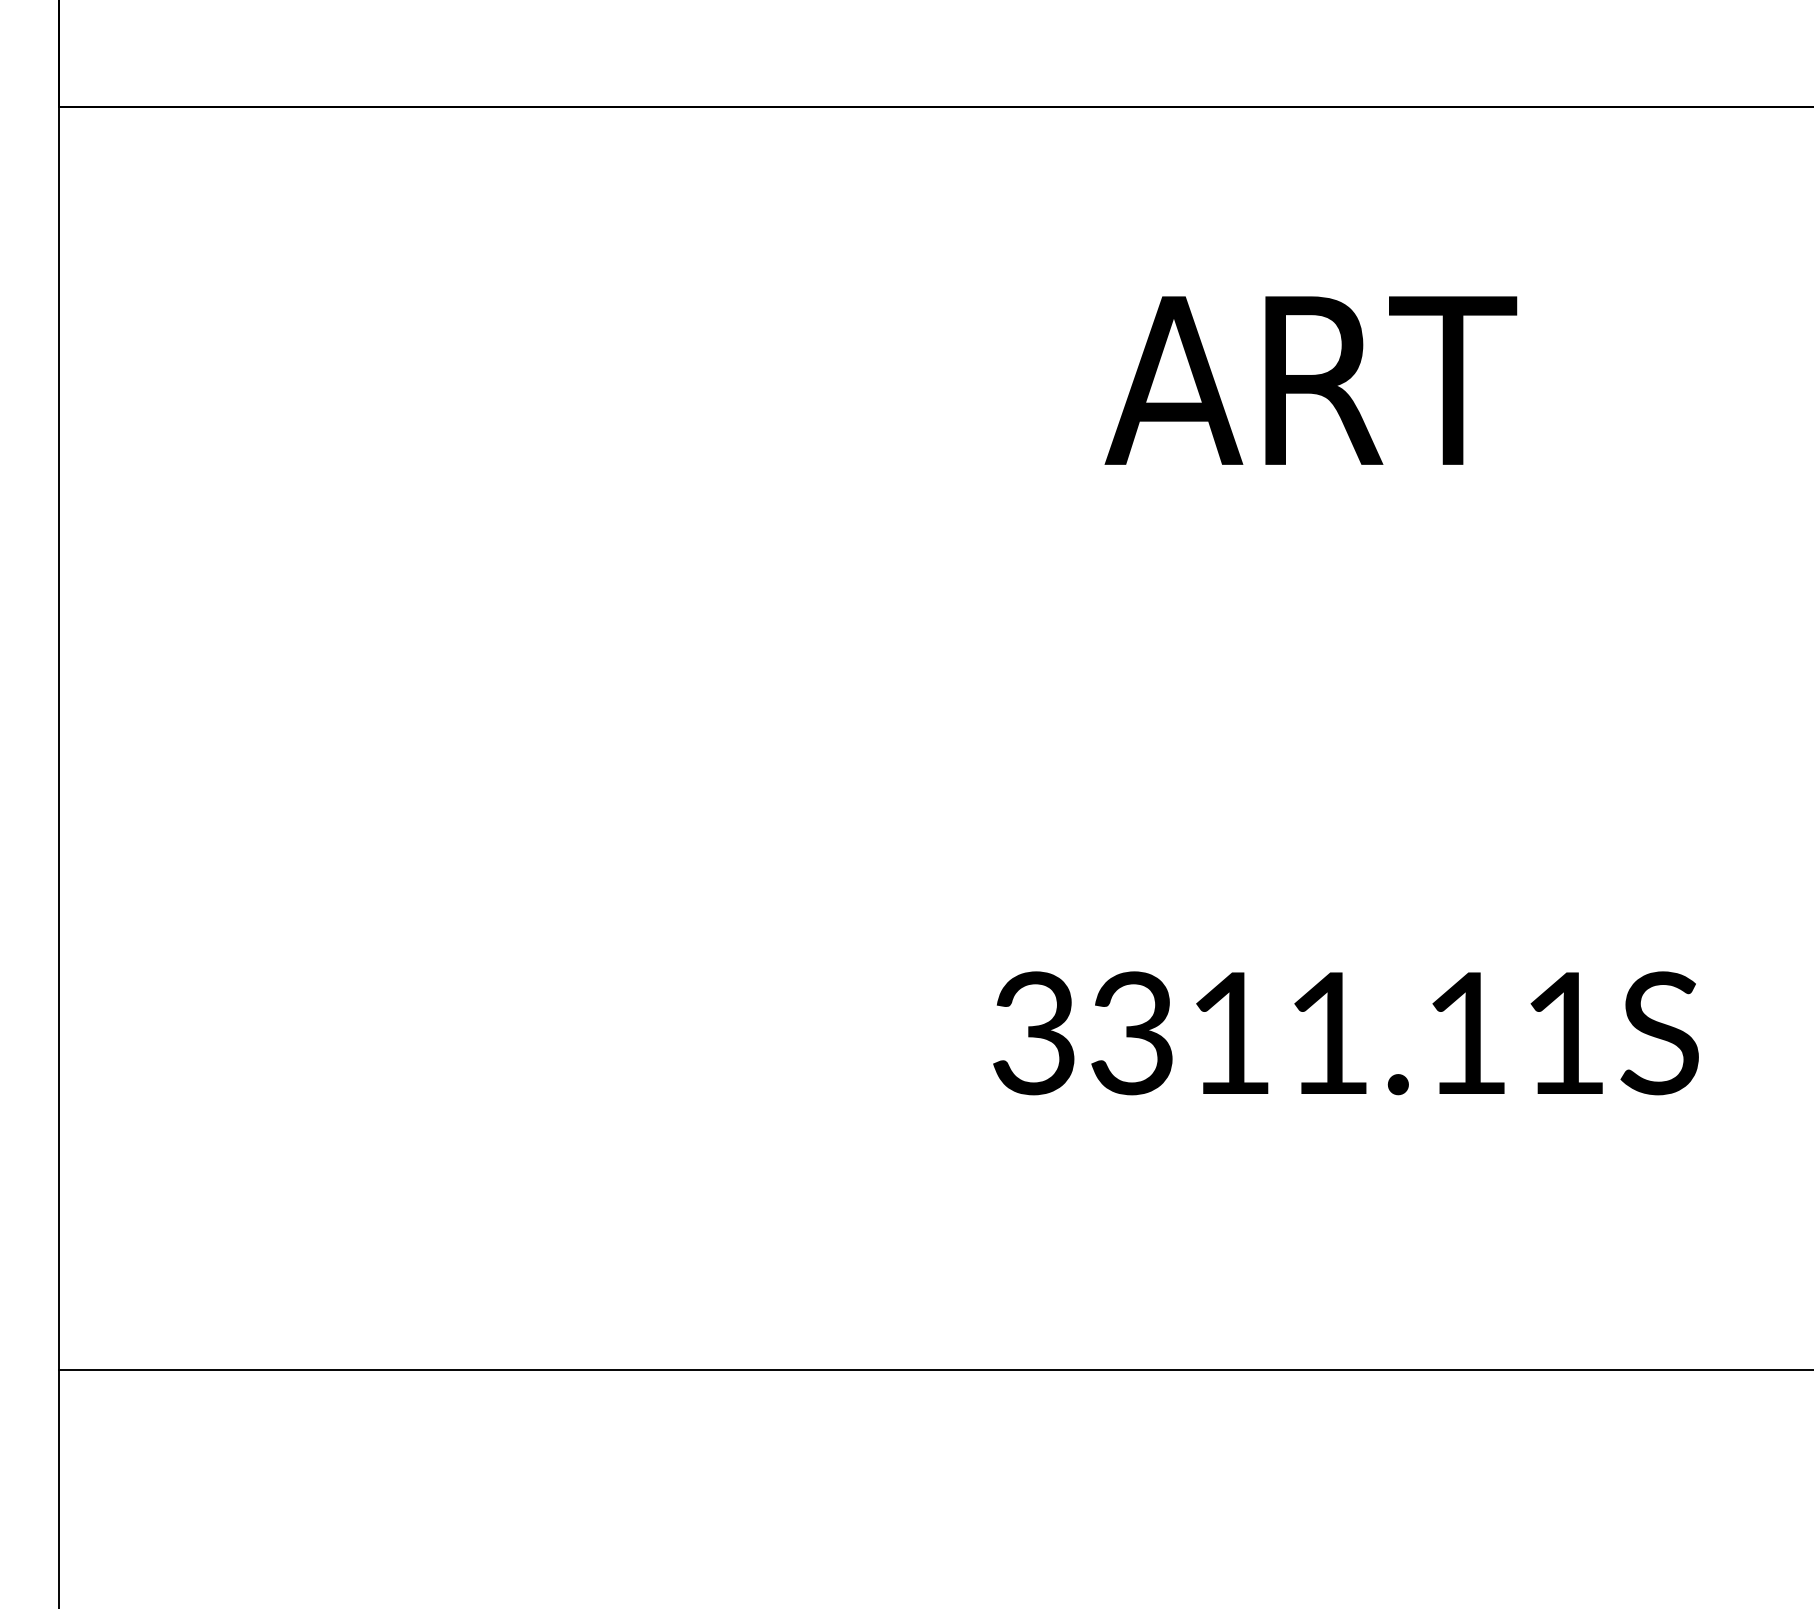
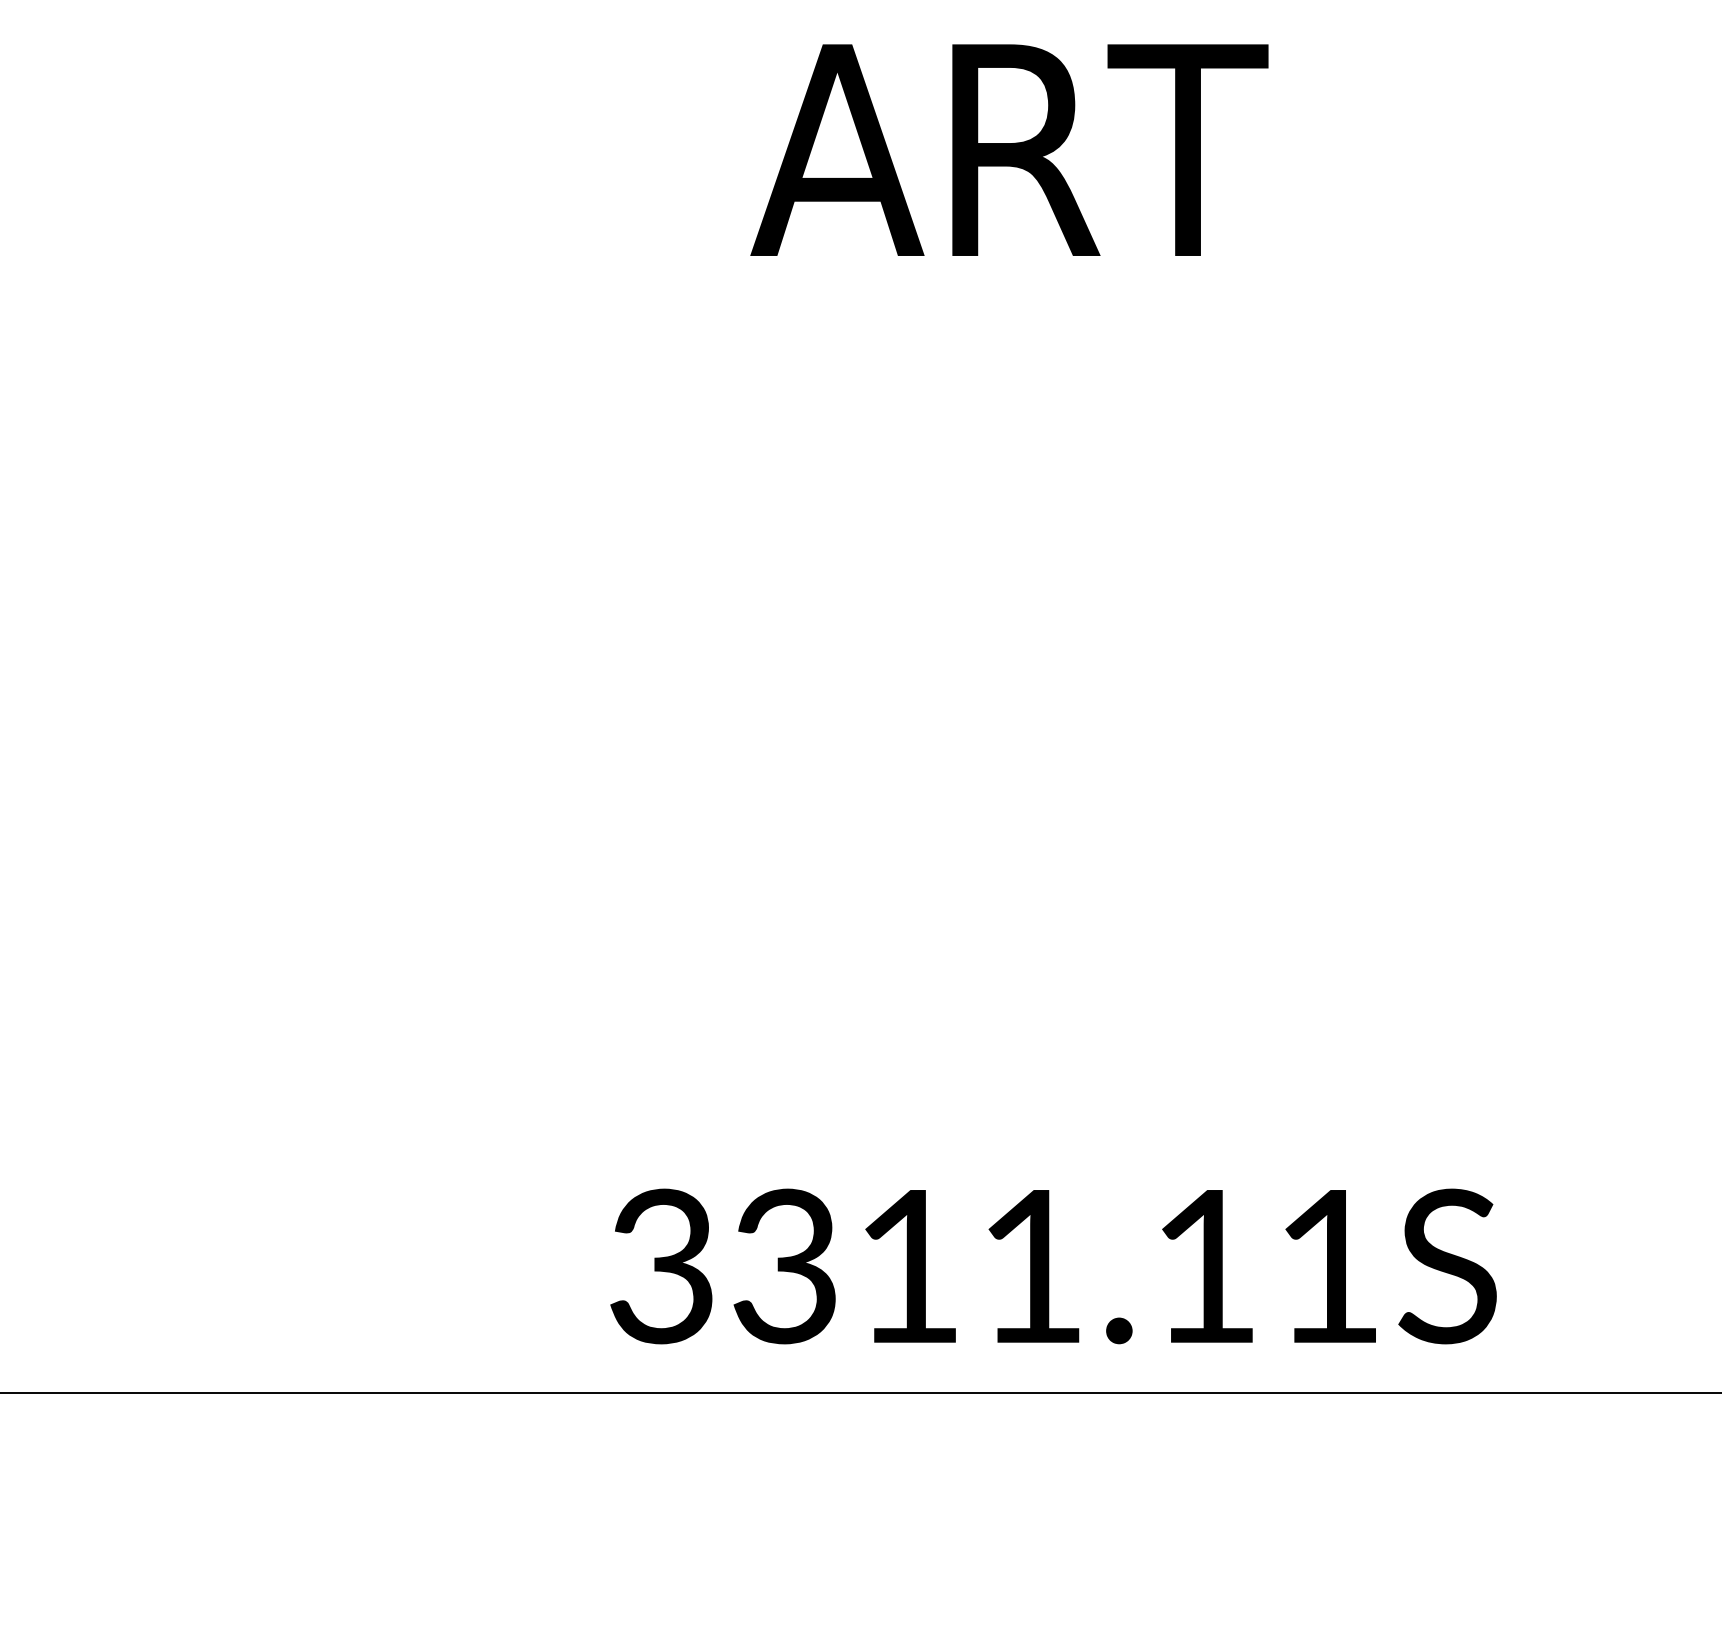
text: (1345, 1033) -> (1052, 1266), moved

